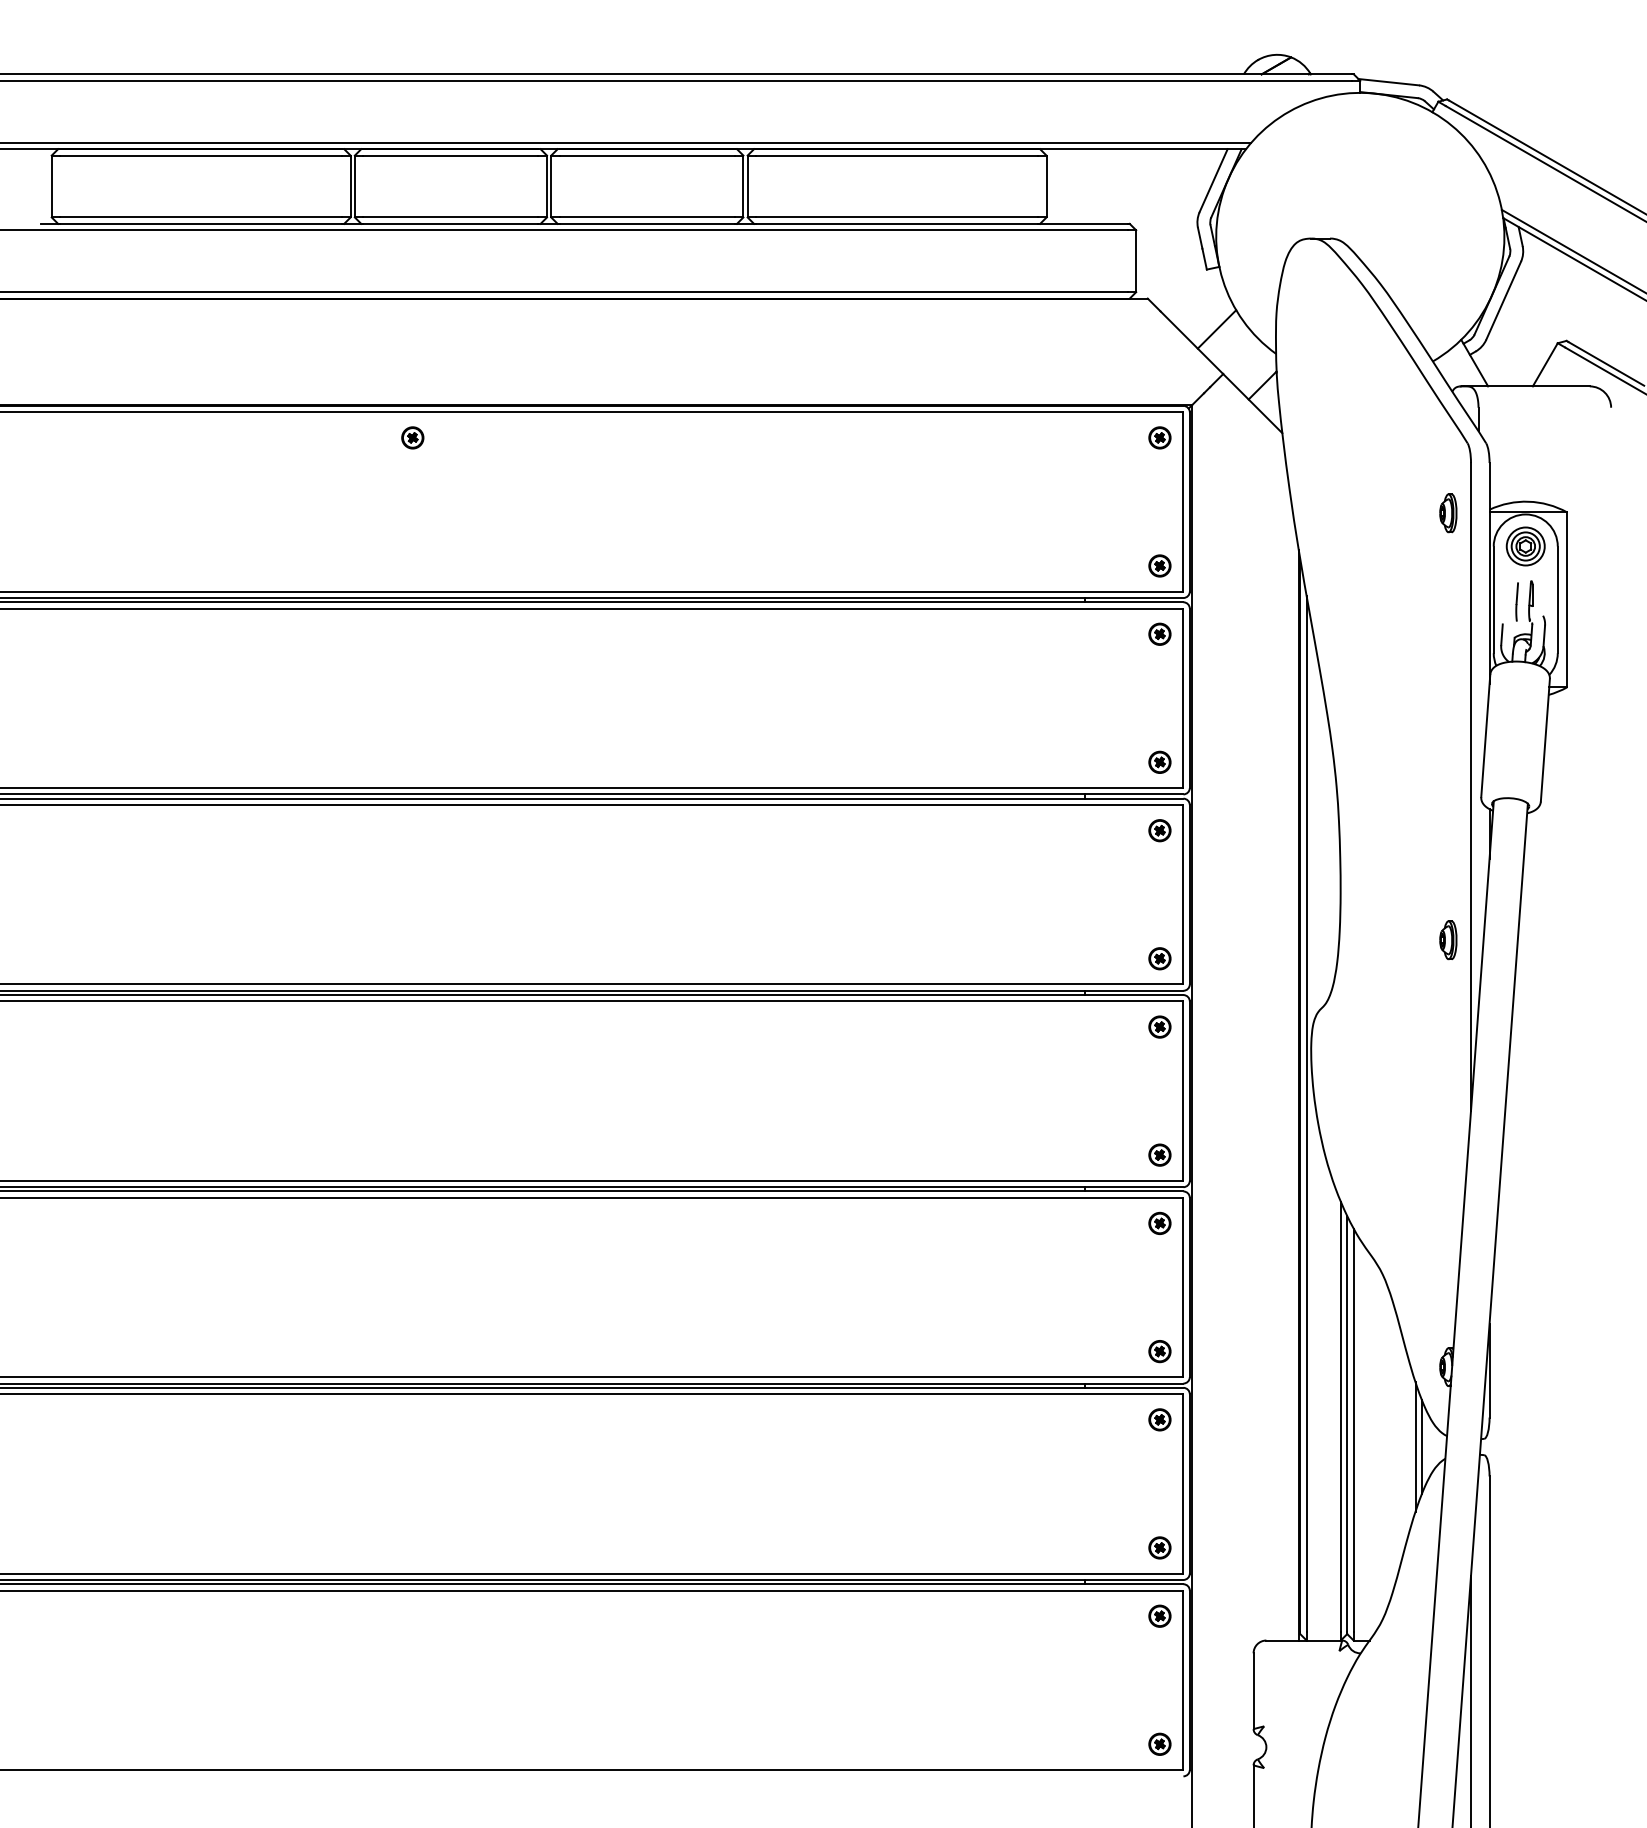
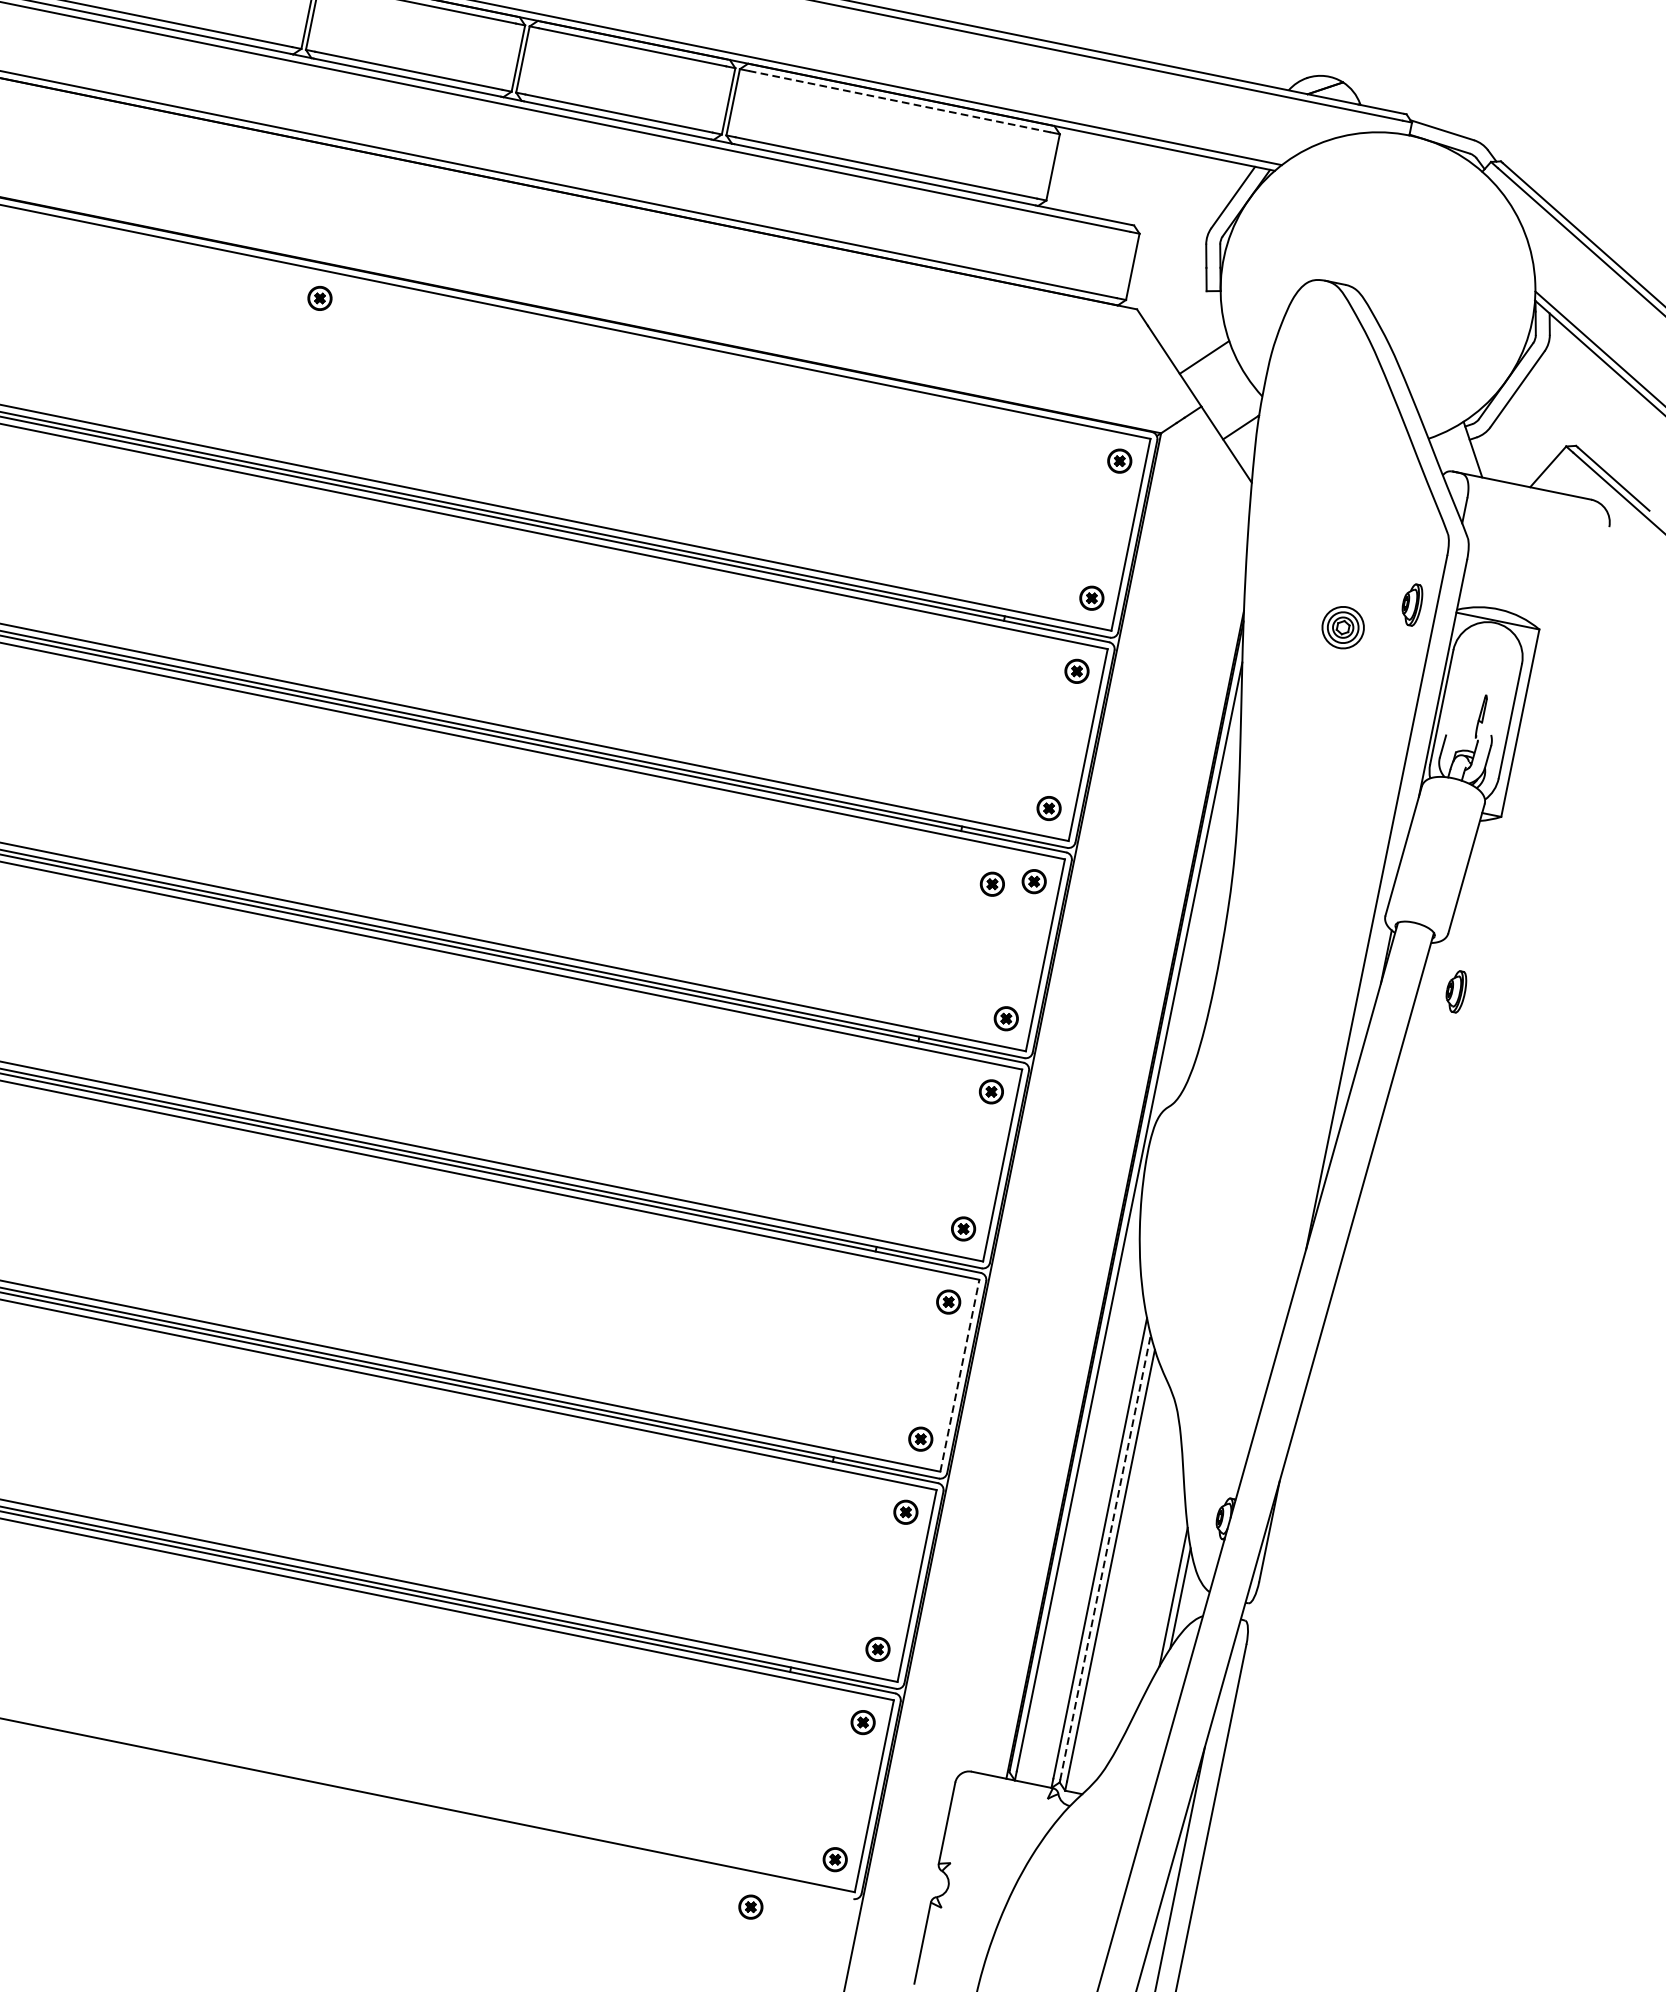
line: (897, 155) -> (900, 101), solid -> dashed
part: (1525, 546) -> (1342, 627), moved
line: (1516, 601) -> (1465, 713), removed
part: (1122, 840) -> (992, 883), added
part: (1448, 940) -> (1456, 991), moved
line: (1183, 1287) -> (959, 1375), solid -> dashed
line: (1347, 1424) -> (1105, 1558), solid -> dashed
part: (1092, 1801) -> (750, 1906), added

